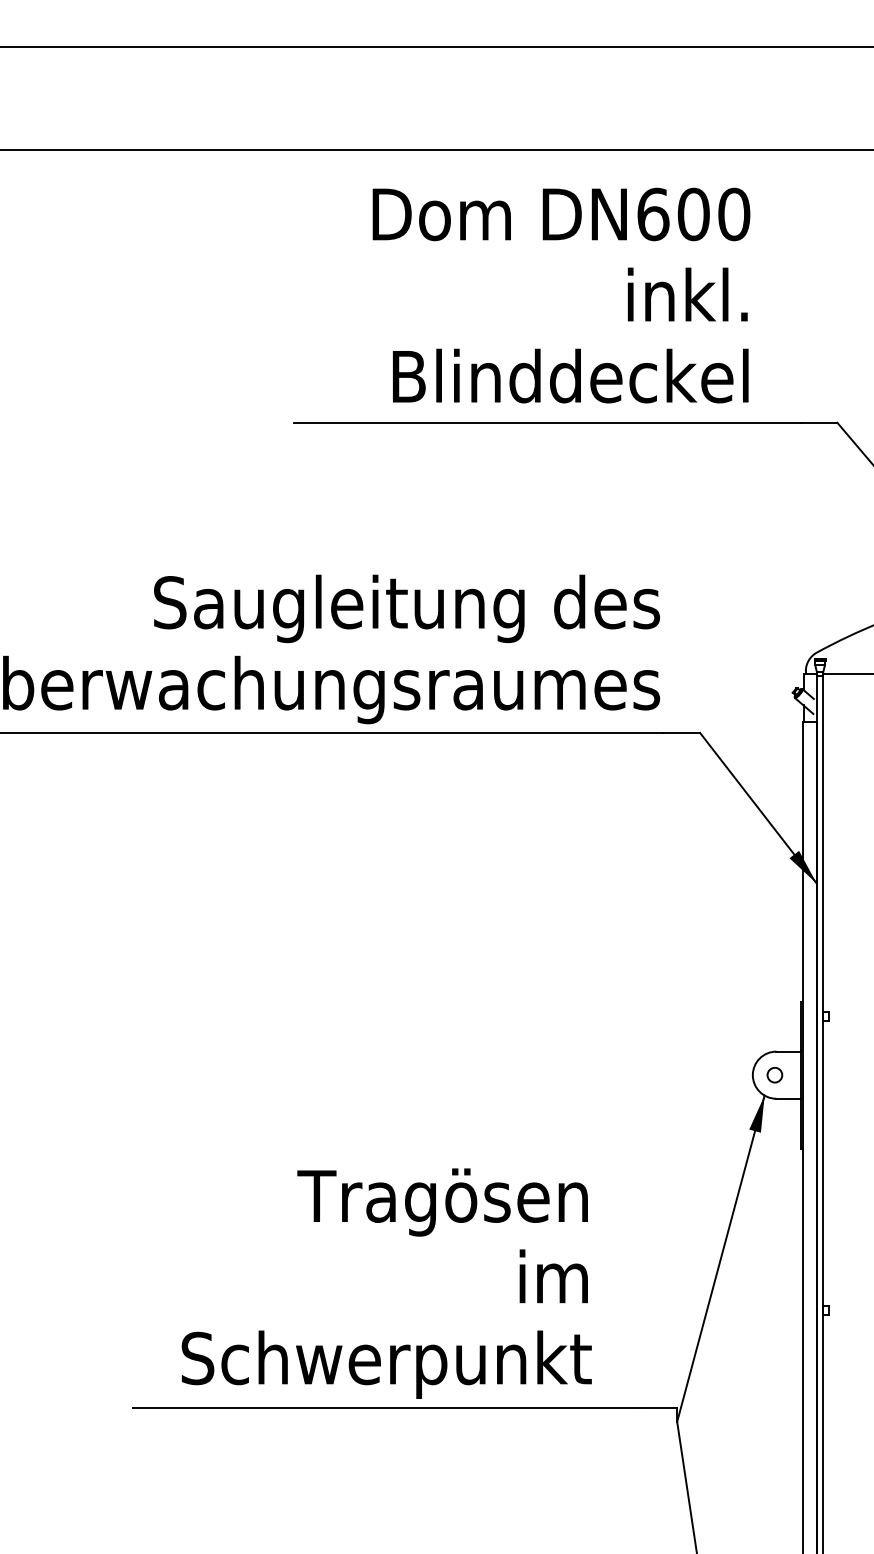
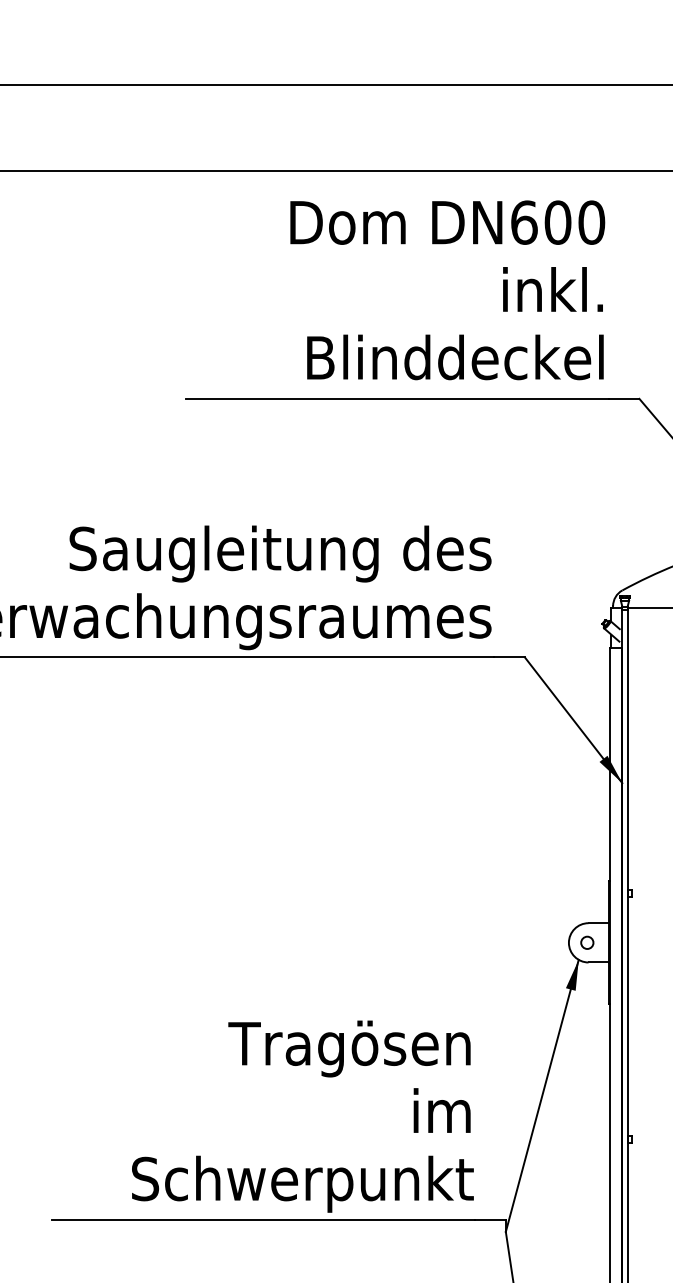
text: (561, 295) -> (447, 290), moved
text: (386, 1283) -> (302, 1116), moved

